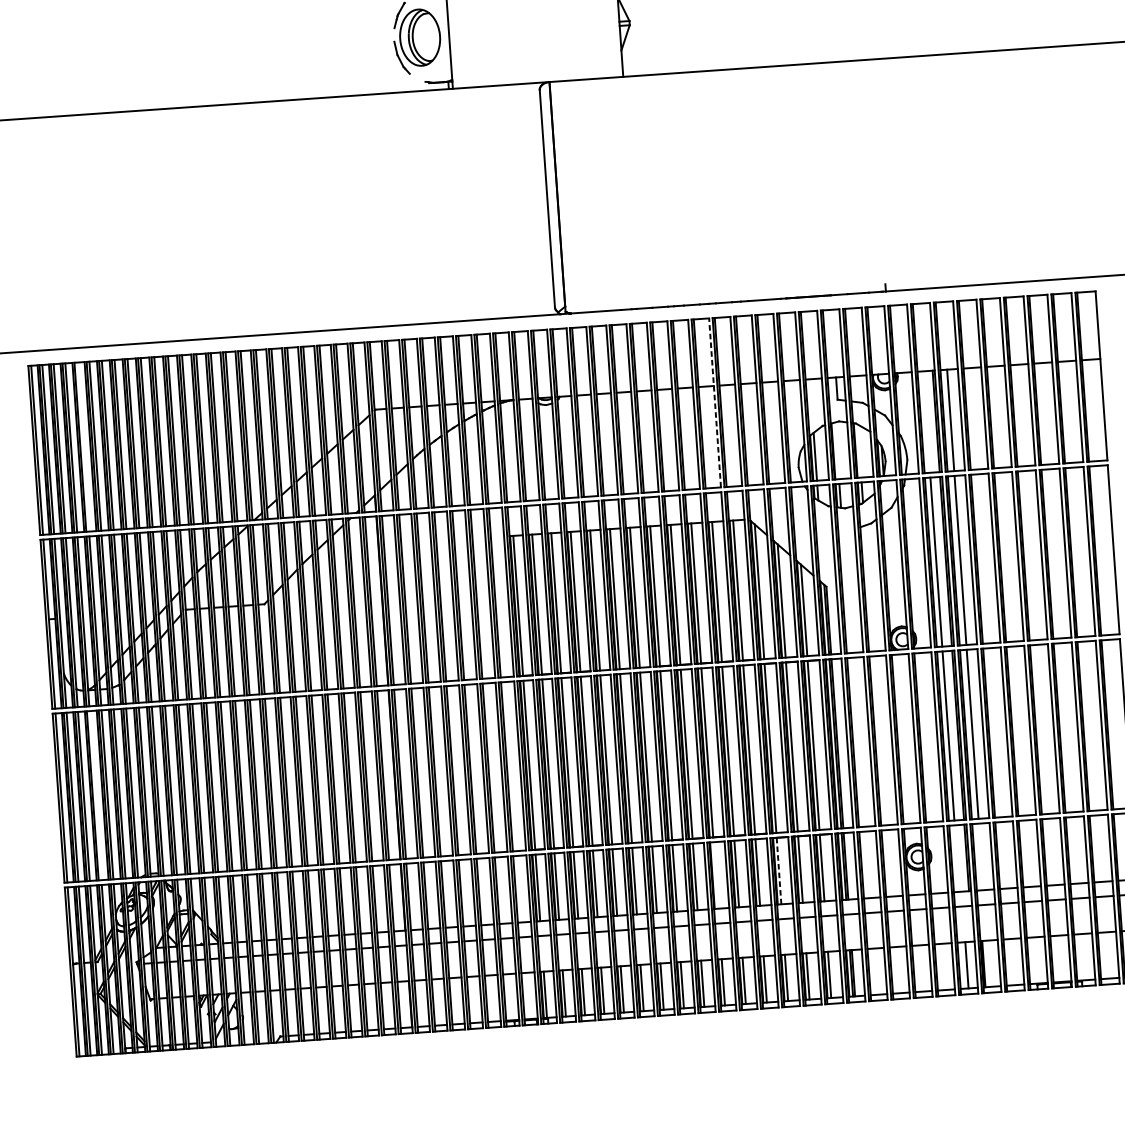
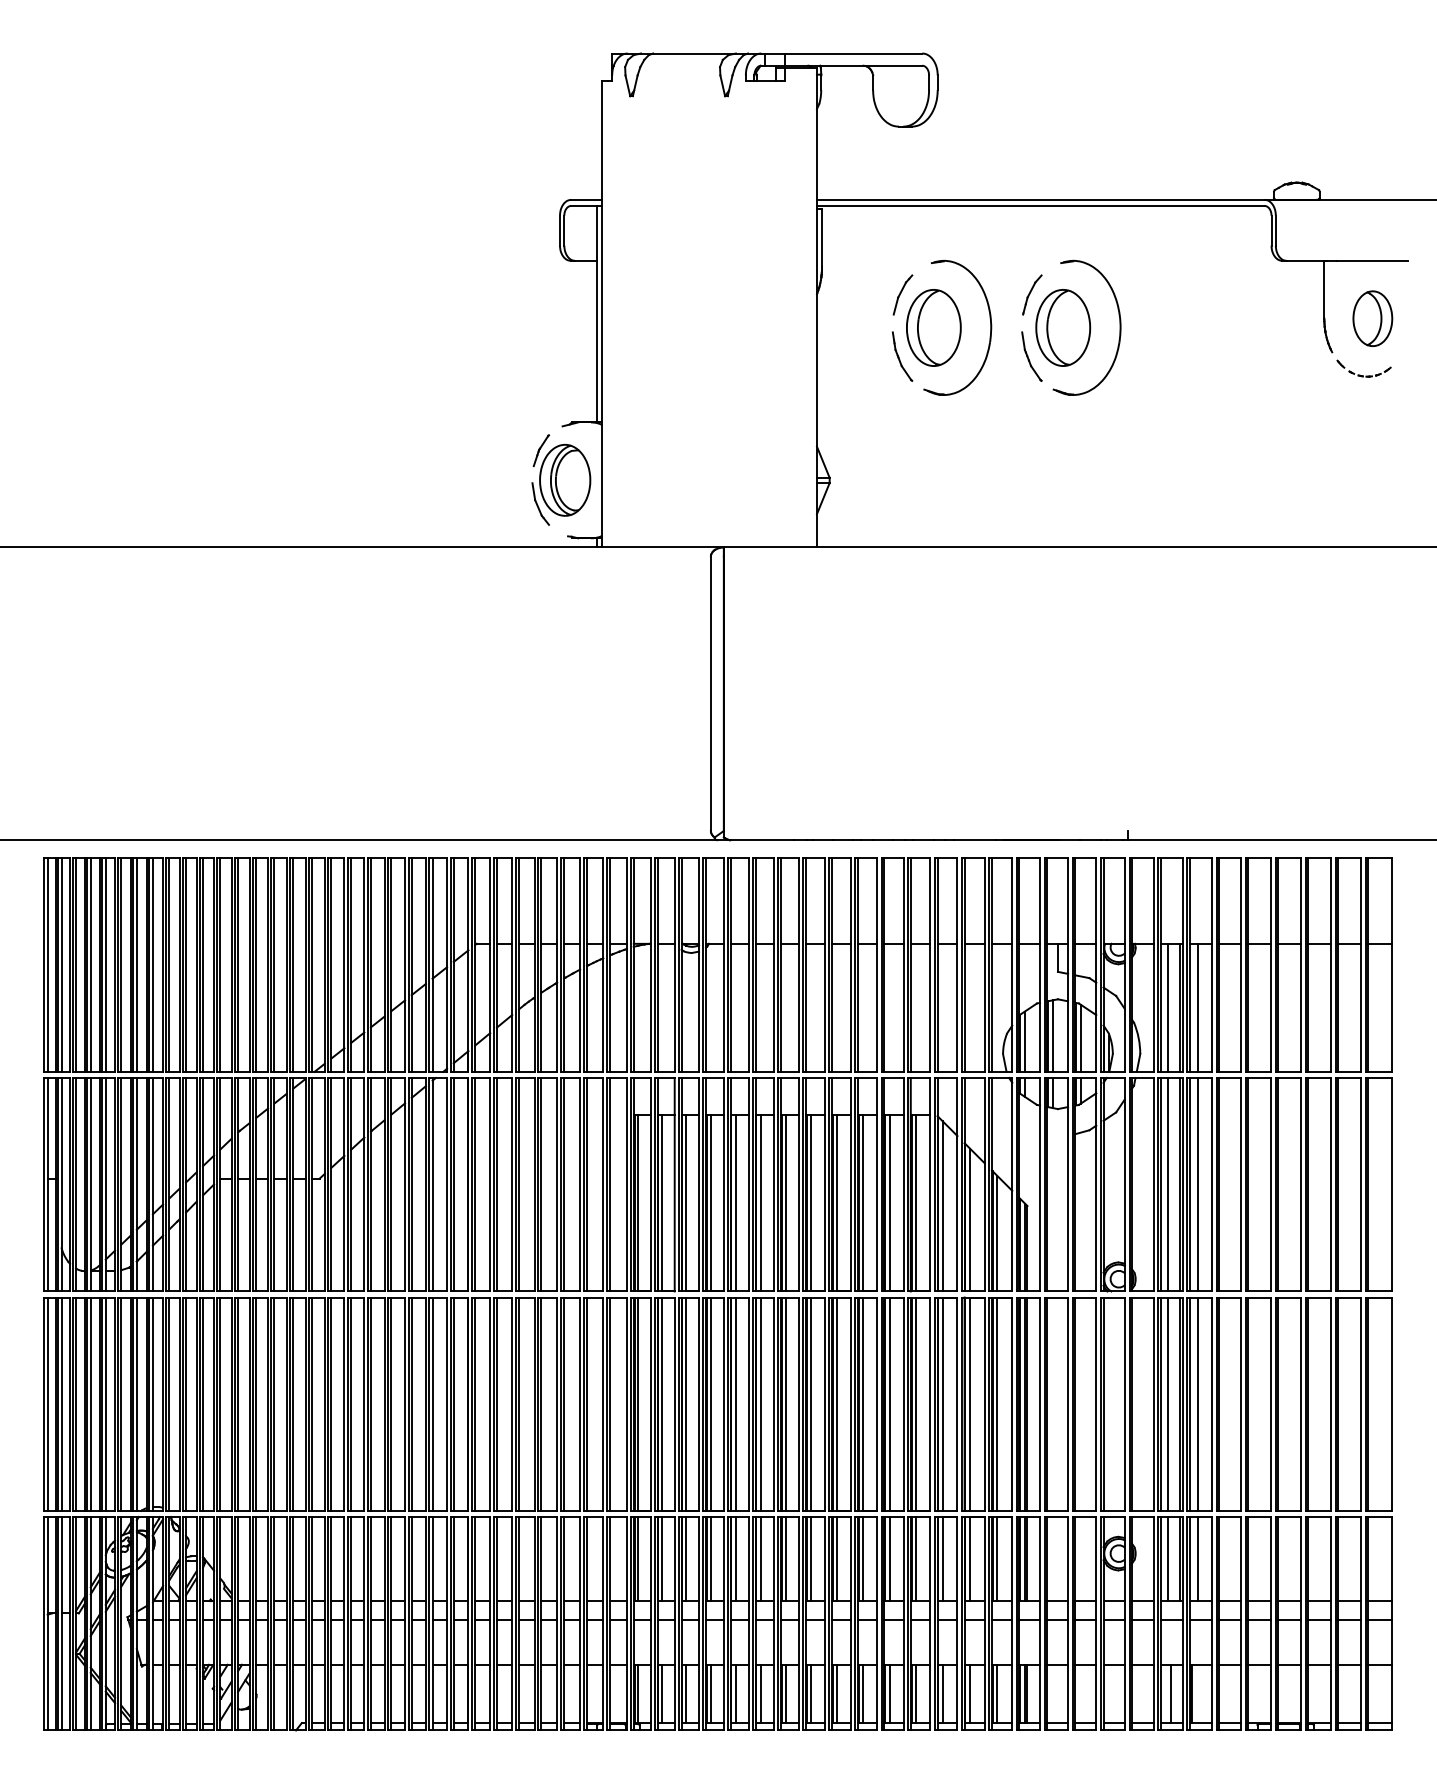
line: (714, 403) -> (903, 965), dashed -> solid
line: (926, 421) -> (1167, 1007), added
line: (82, 446) -> (105, 964), added
line: (836, 450) -> (1052, 1035), added
line: (859, 450) -> (1080, 1037), added
line: (95, 795) -> (90, 1403), added
line: (981, 857) -> (1198, 1559), added
line: (956, 858) -> (1167, 1559), added
line: (778, 871) -> (942, 1559), dashed -> solid
line: (716, 875) -> (863, 1559), added

